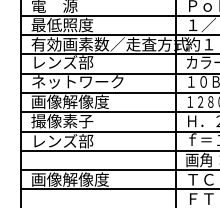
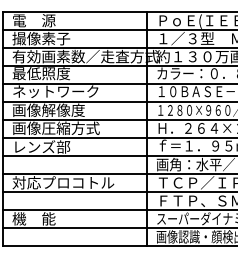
text: (62, 24) -> (41, 38), 最低照度 -> 撮像素子
text: (62, 62) -> (41, 73), レンズ部 -> 最低照度
text: (77, 121) -> (55, 128), 撮像素子 -> 画像圧縮方式
text: (86, 179) -> (63, 182), 画像解像度 -> 対応プロコトル

